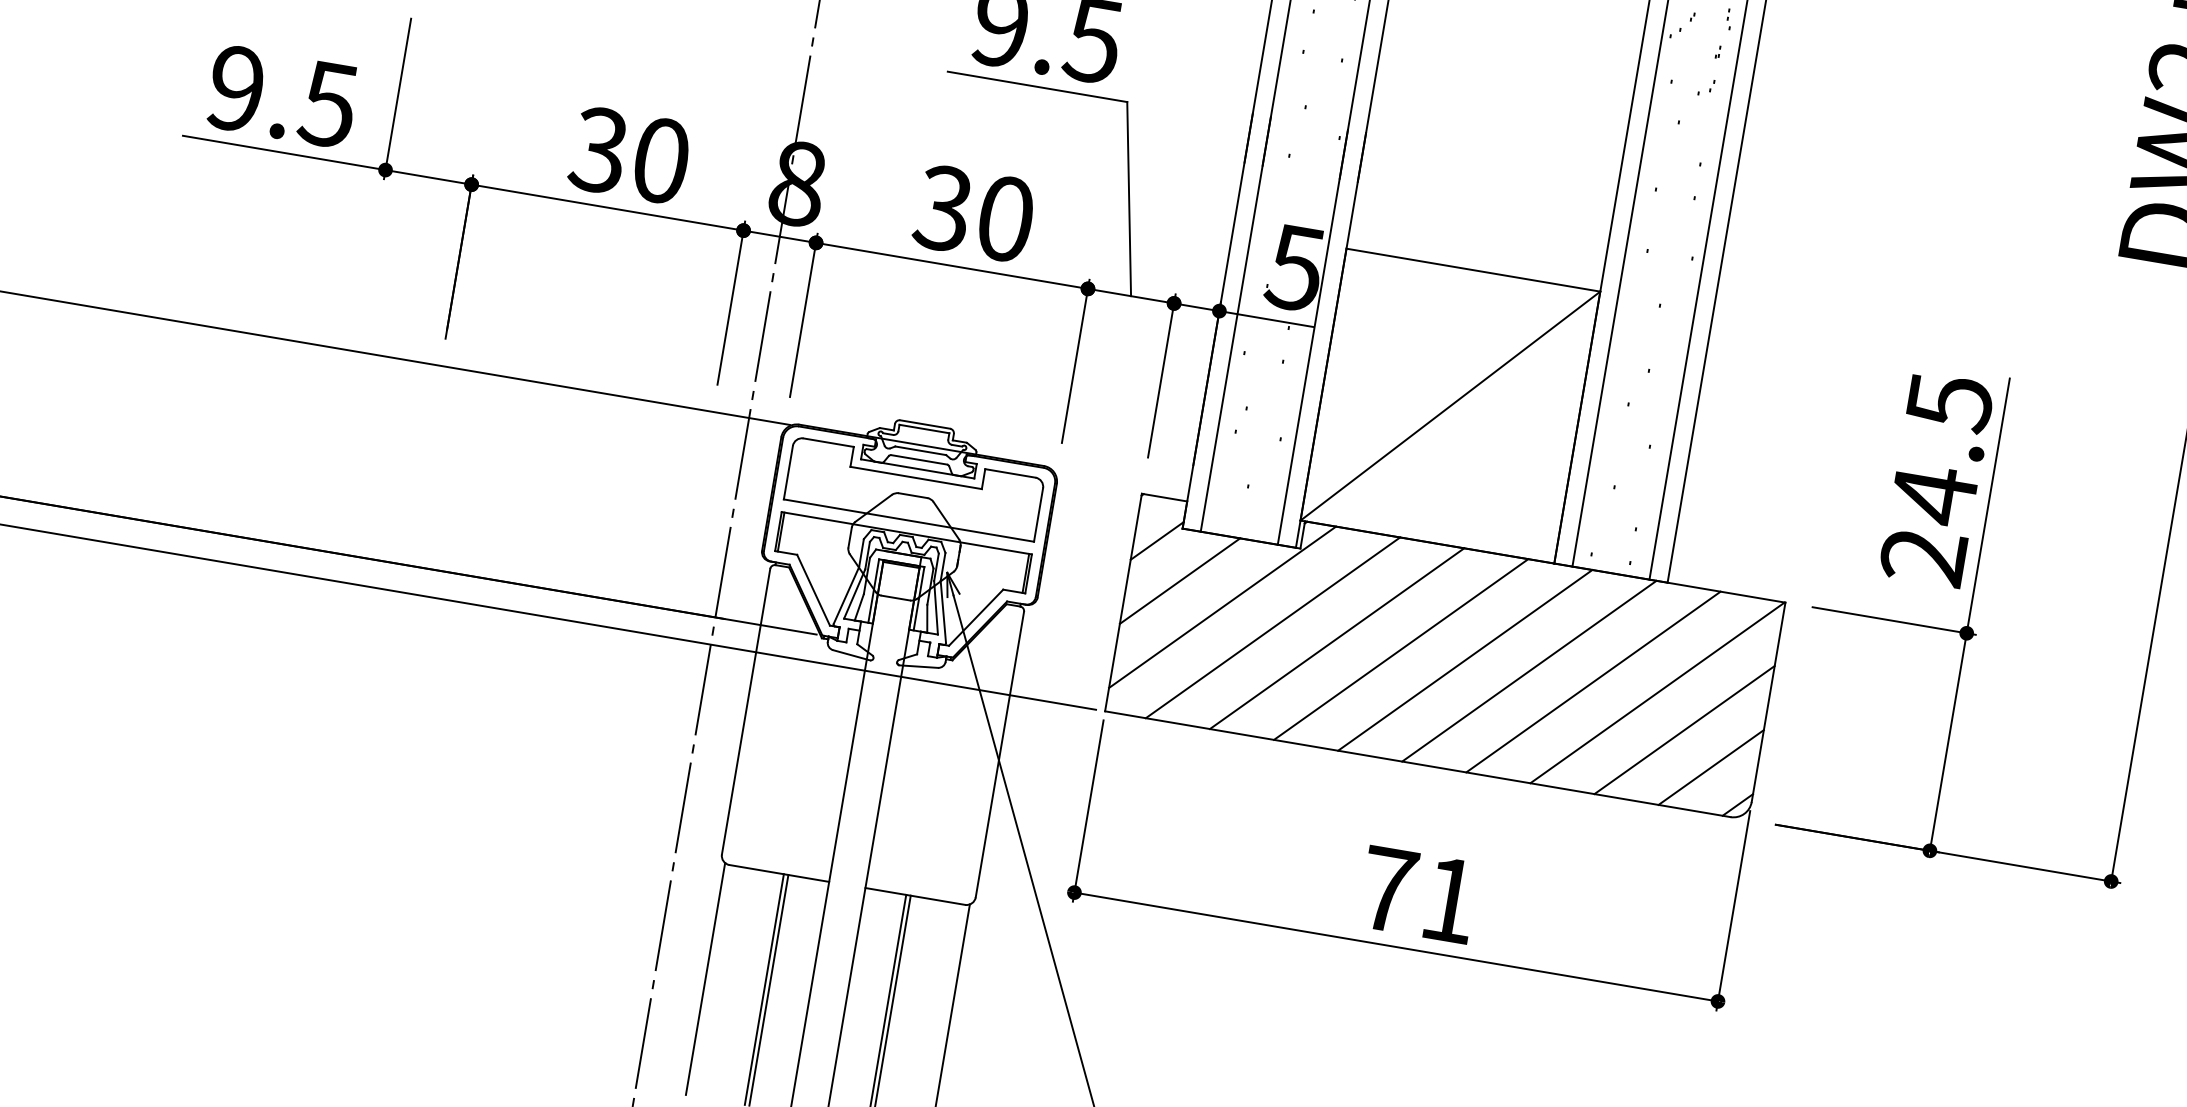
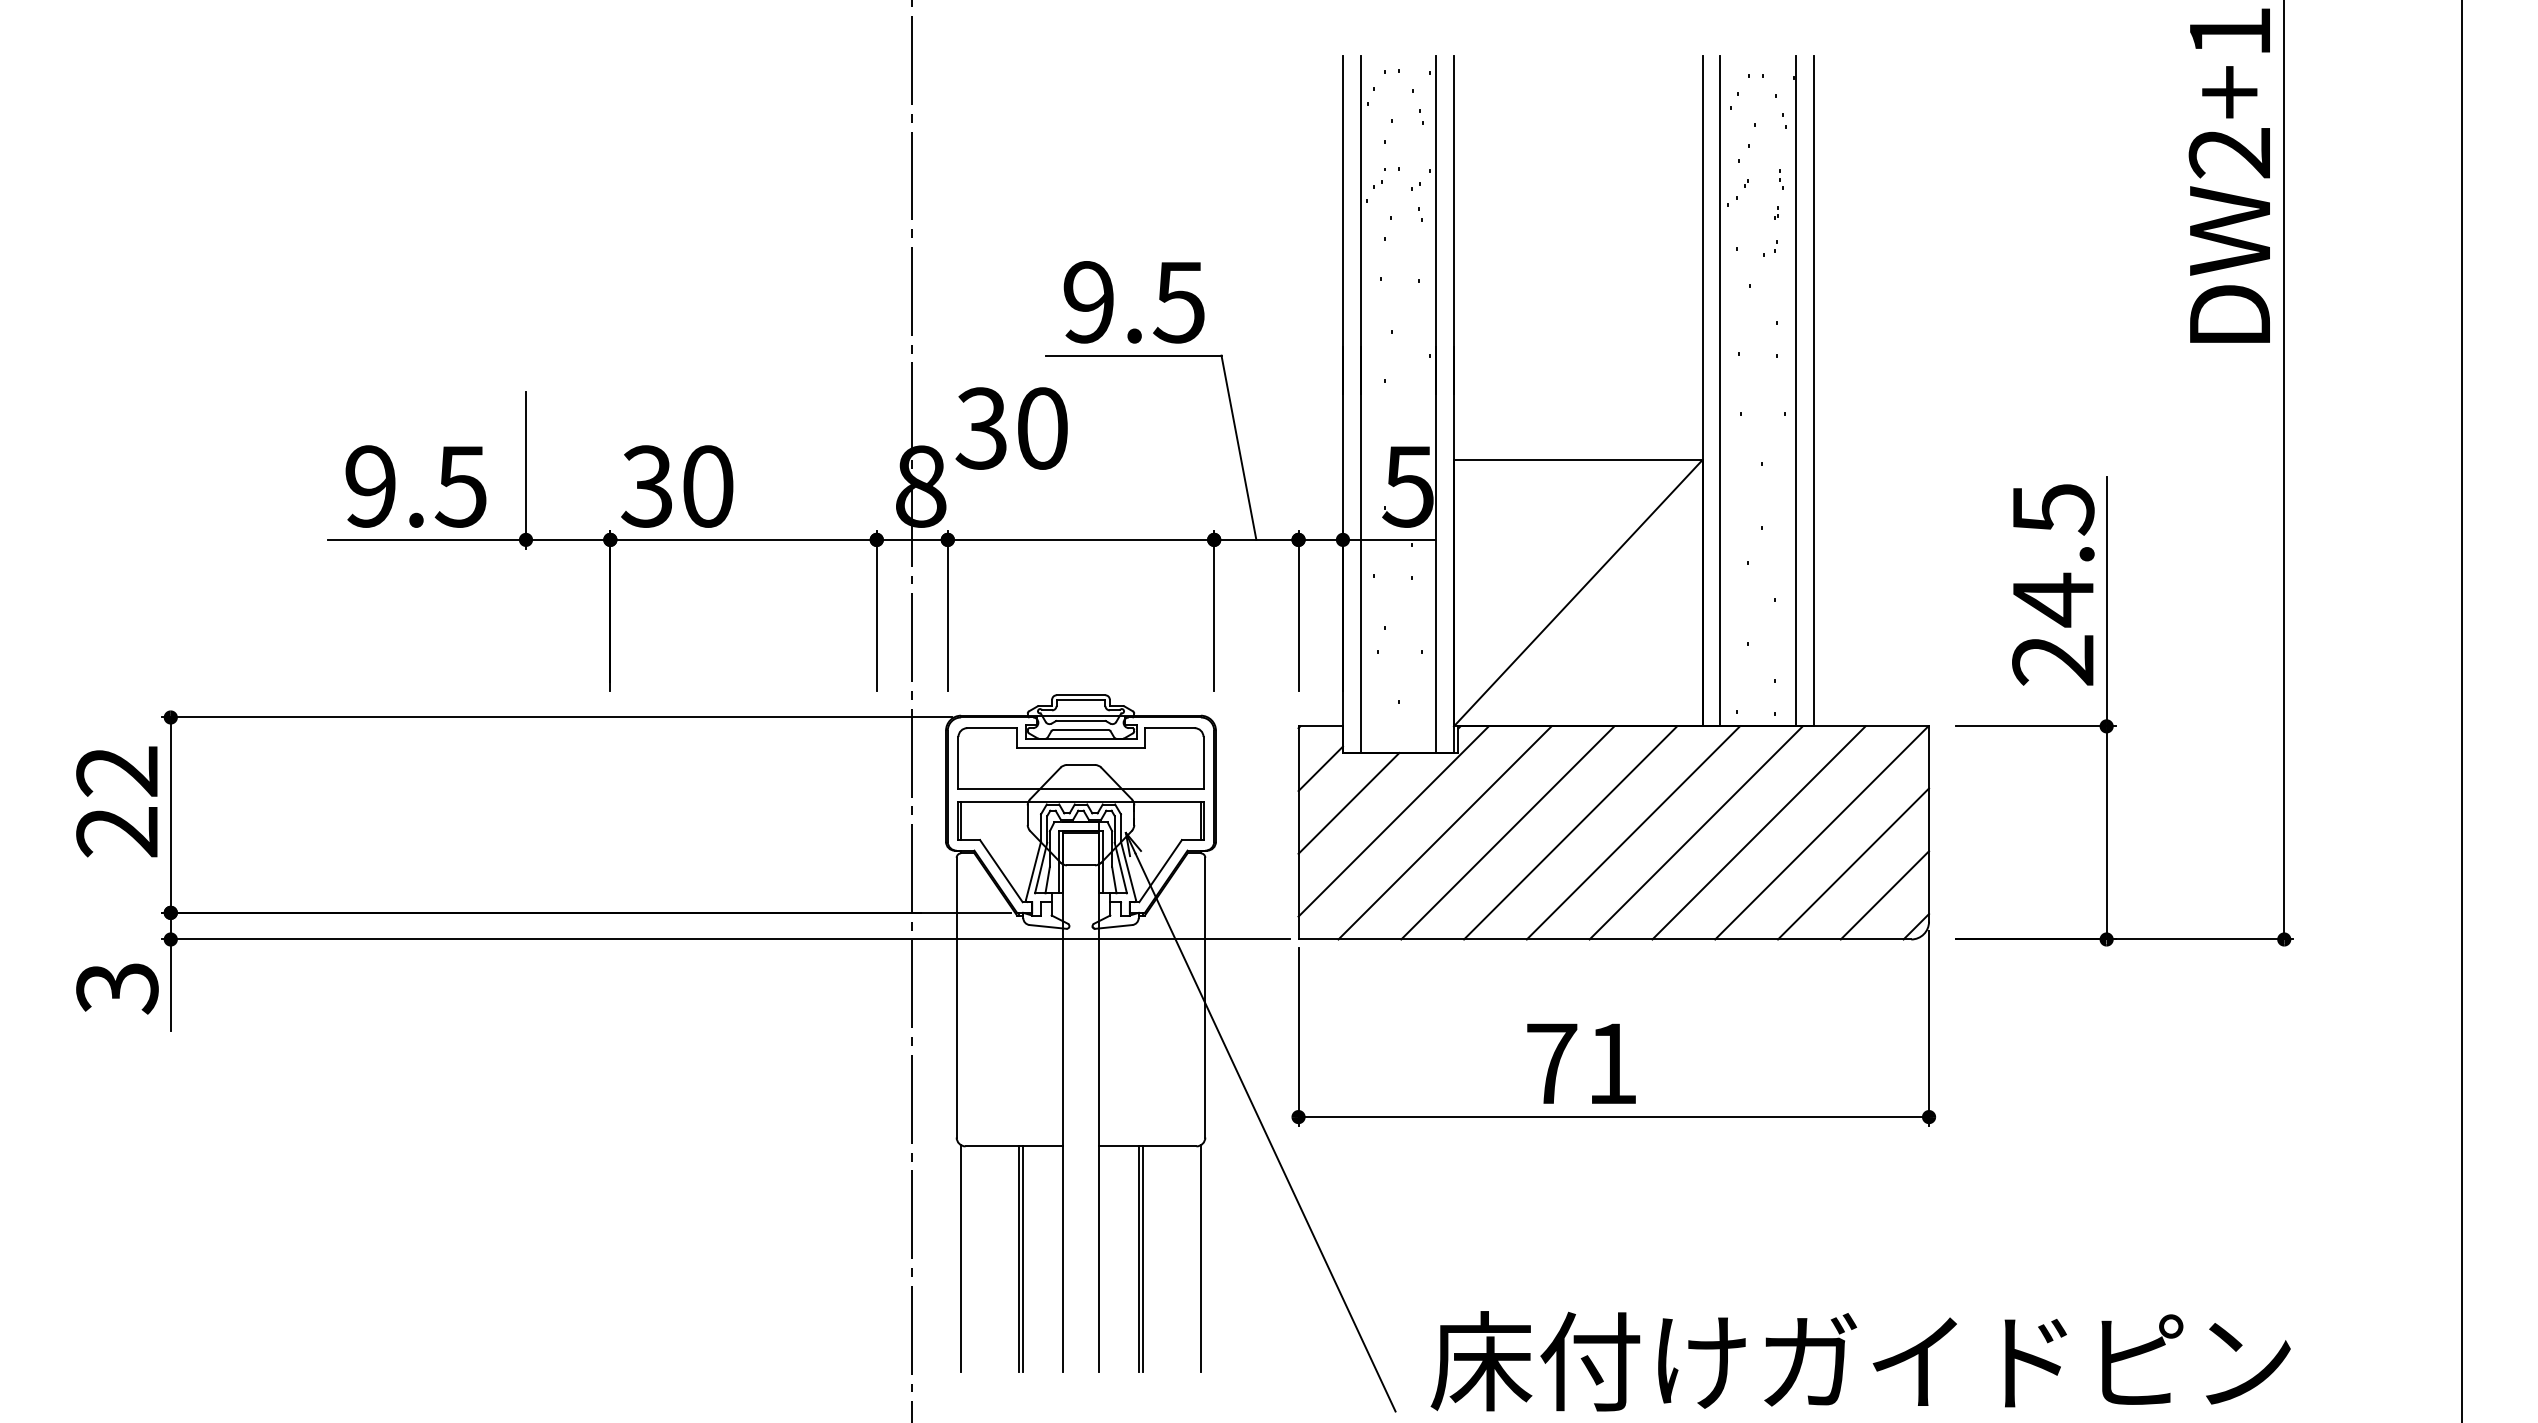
text: (630, 155) -> (677, 486), moved
text: (974, 213) -> (1011, 428), moved
text: (1418, 894) -> (1581, 1063), moved

